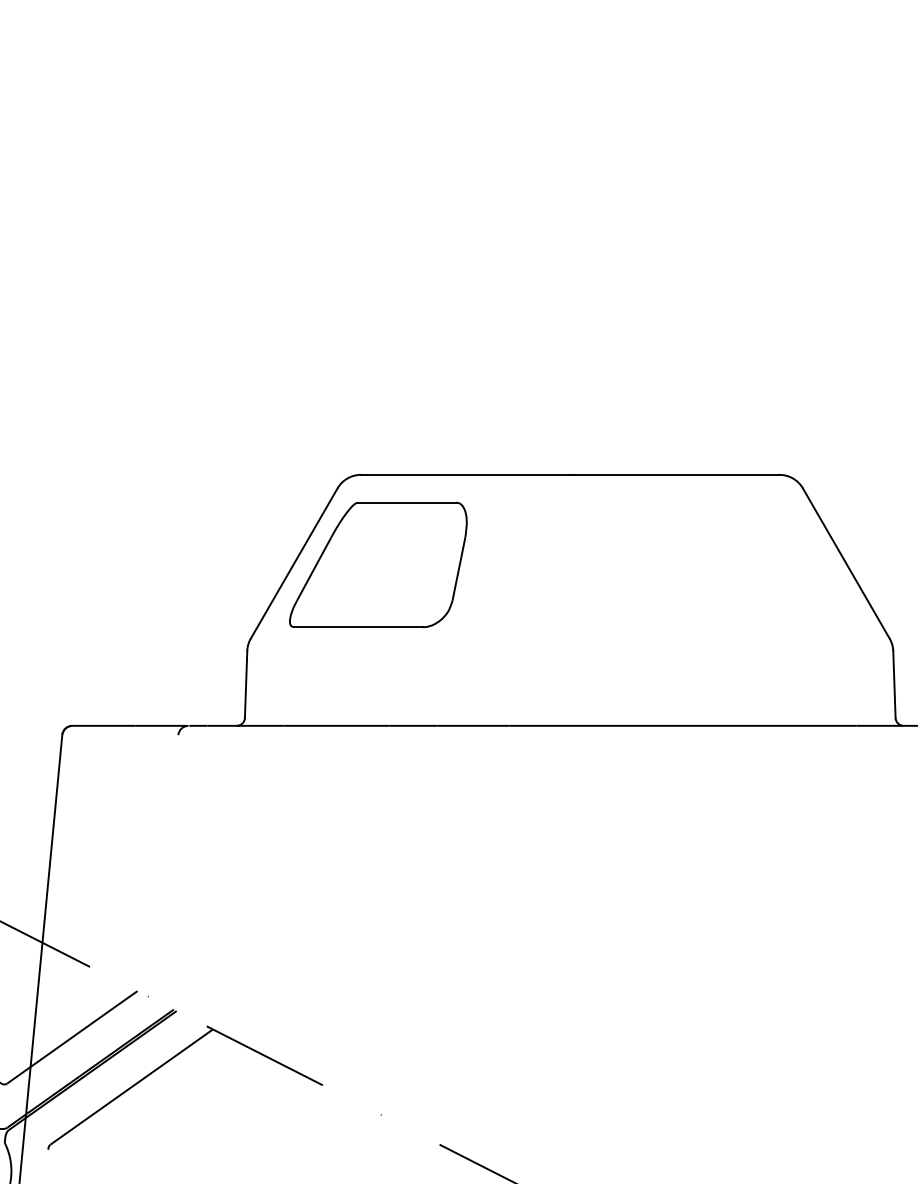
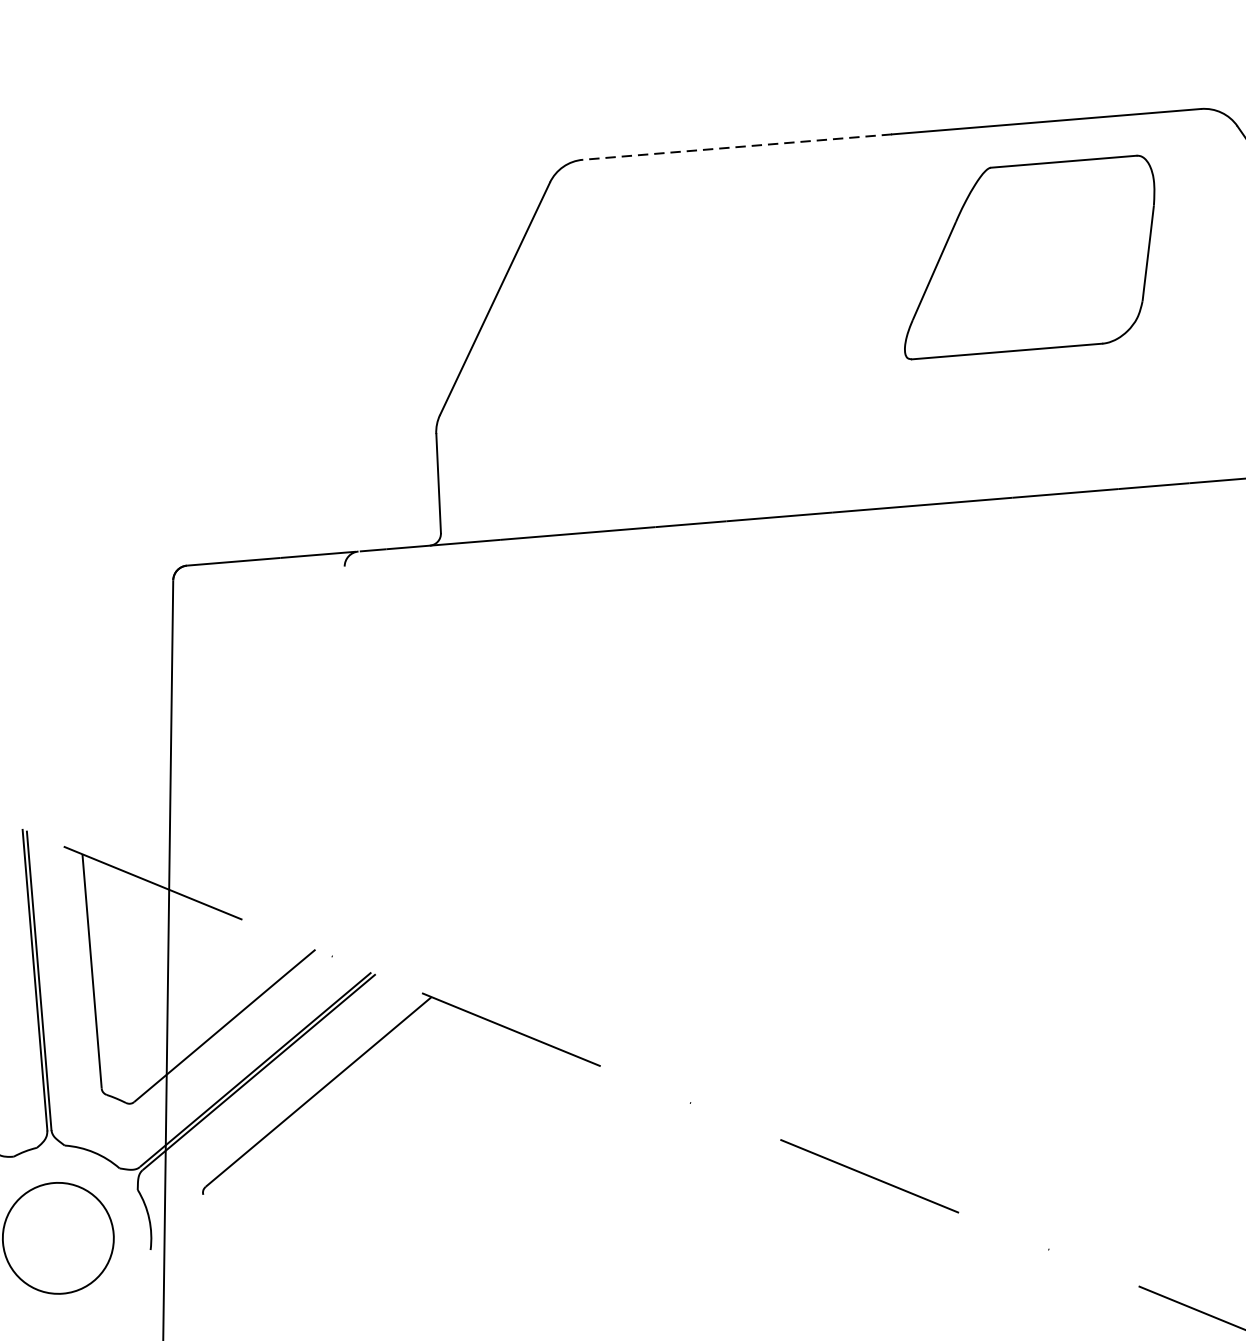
line: (465, 474) -> (737, 146), solid -> dashed
part: (378, 564) -> (1028, 256), moved

